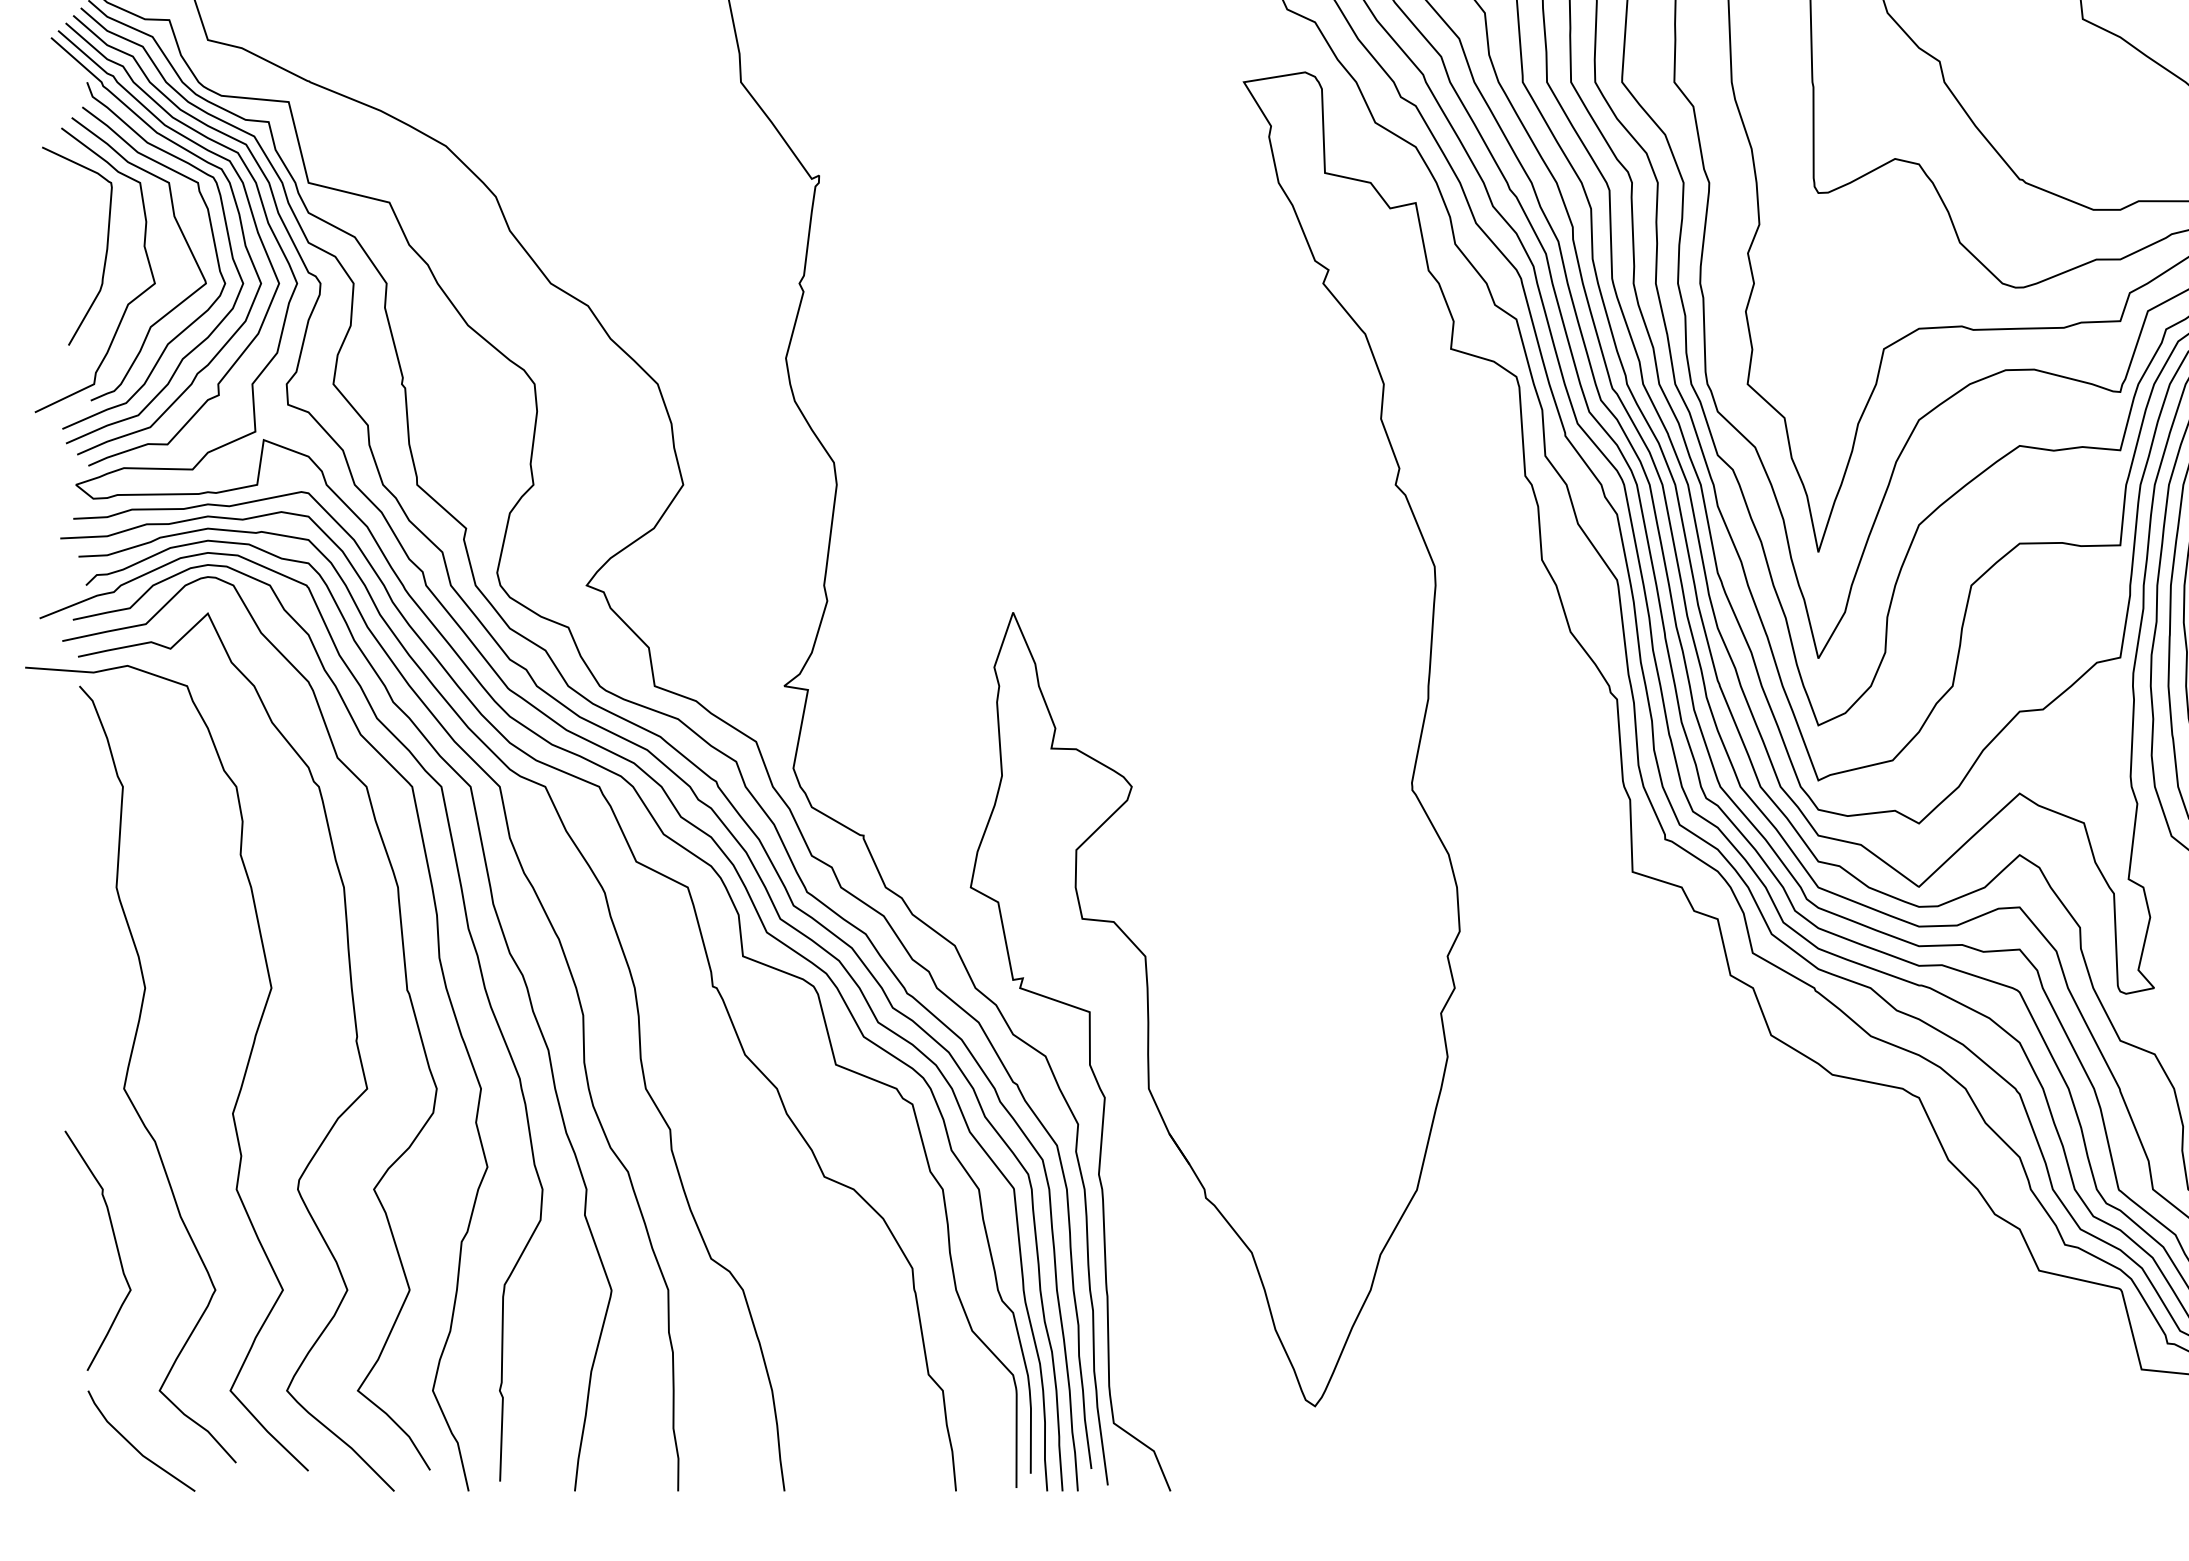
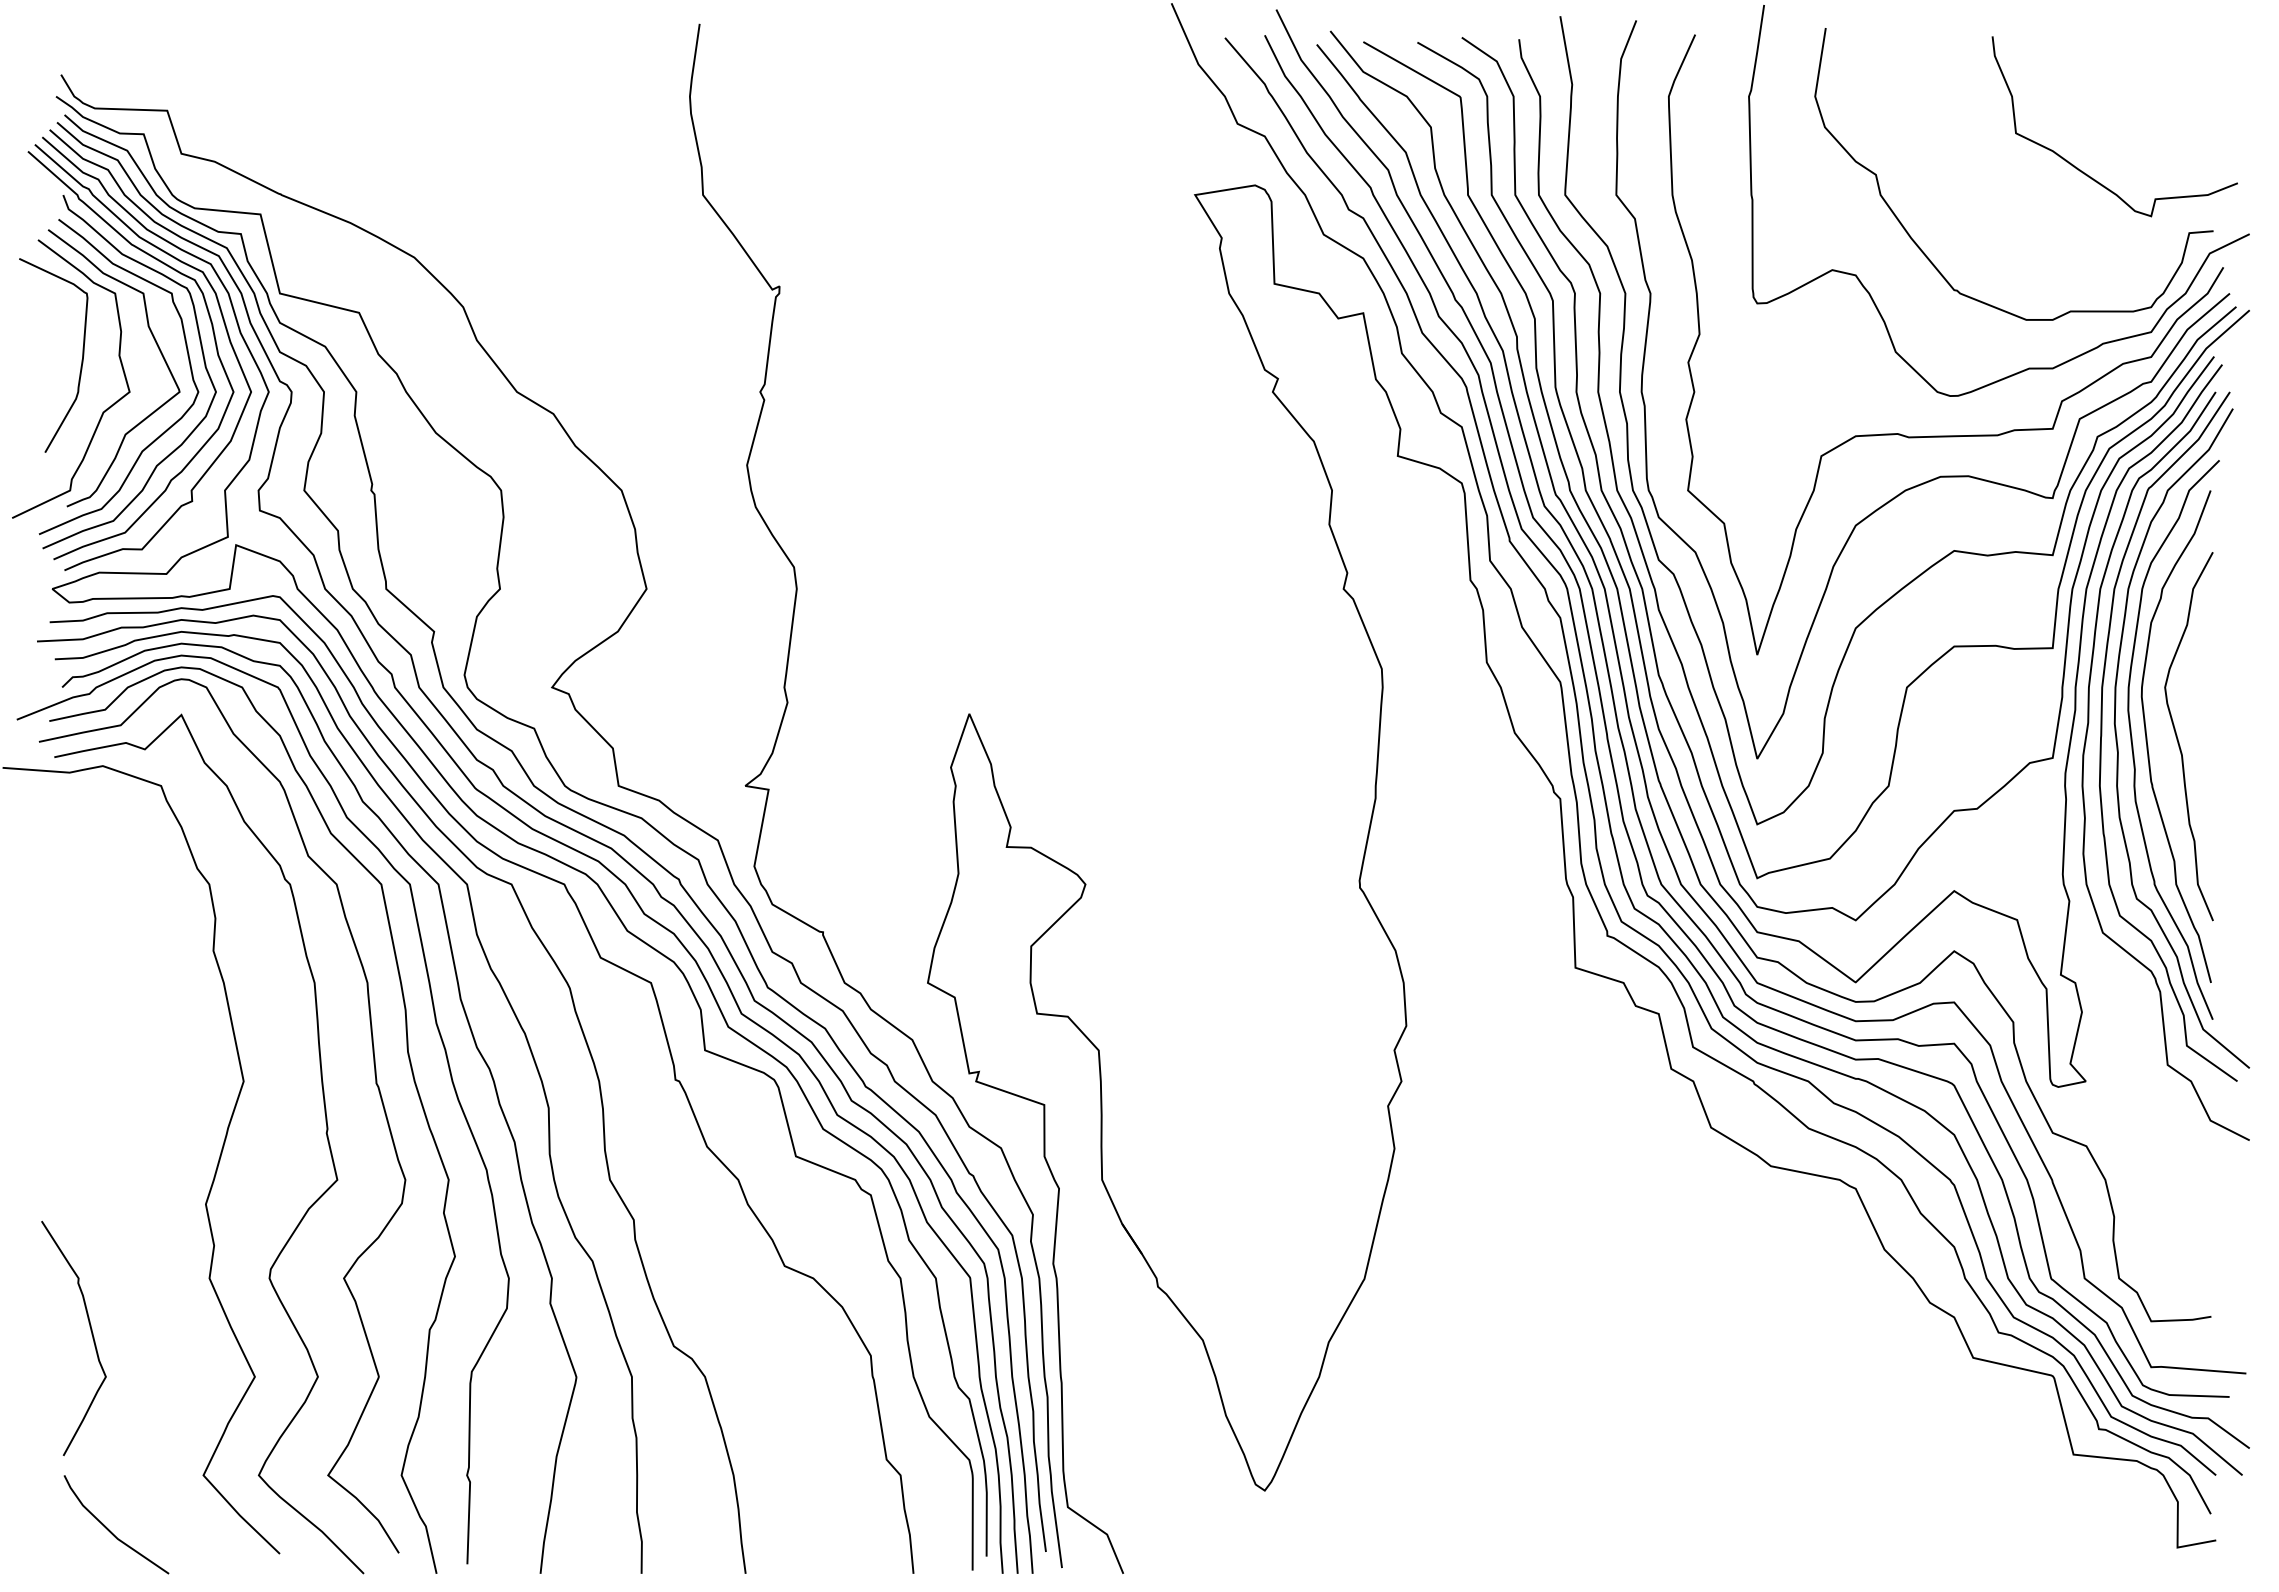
curve: (129, 1068) -> (104, 1160), removed

